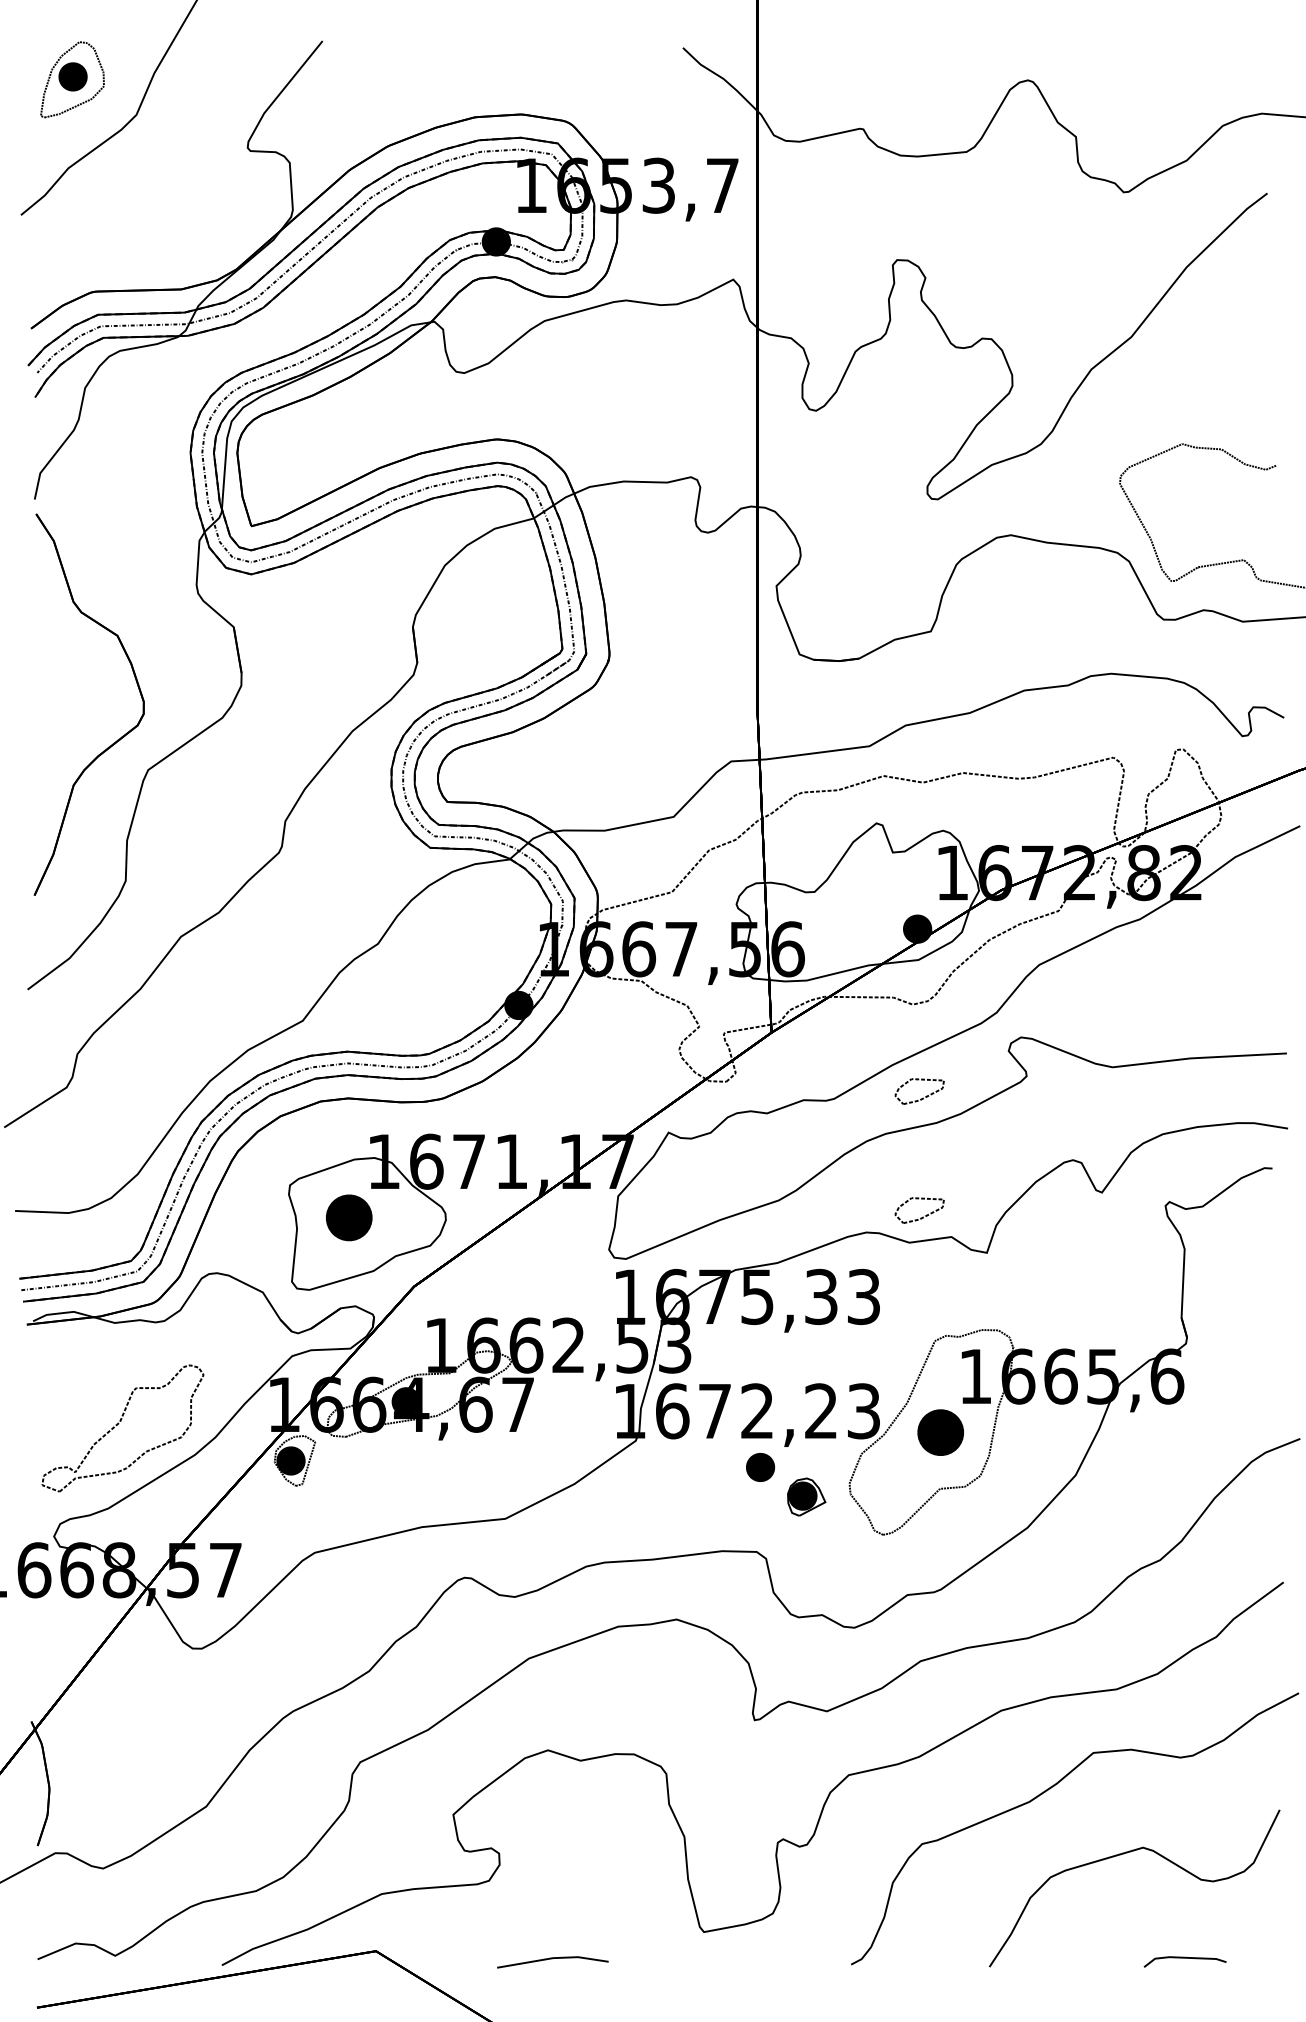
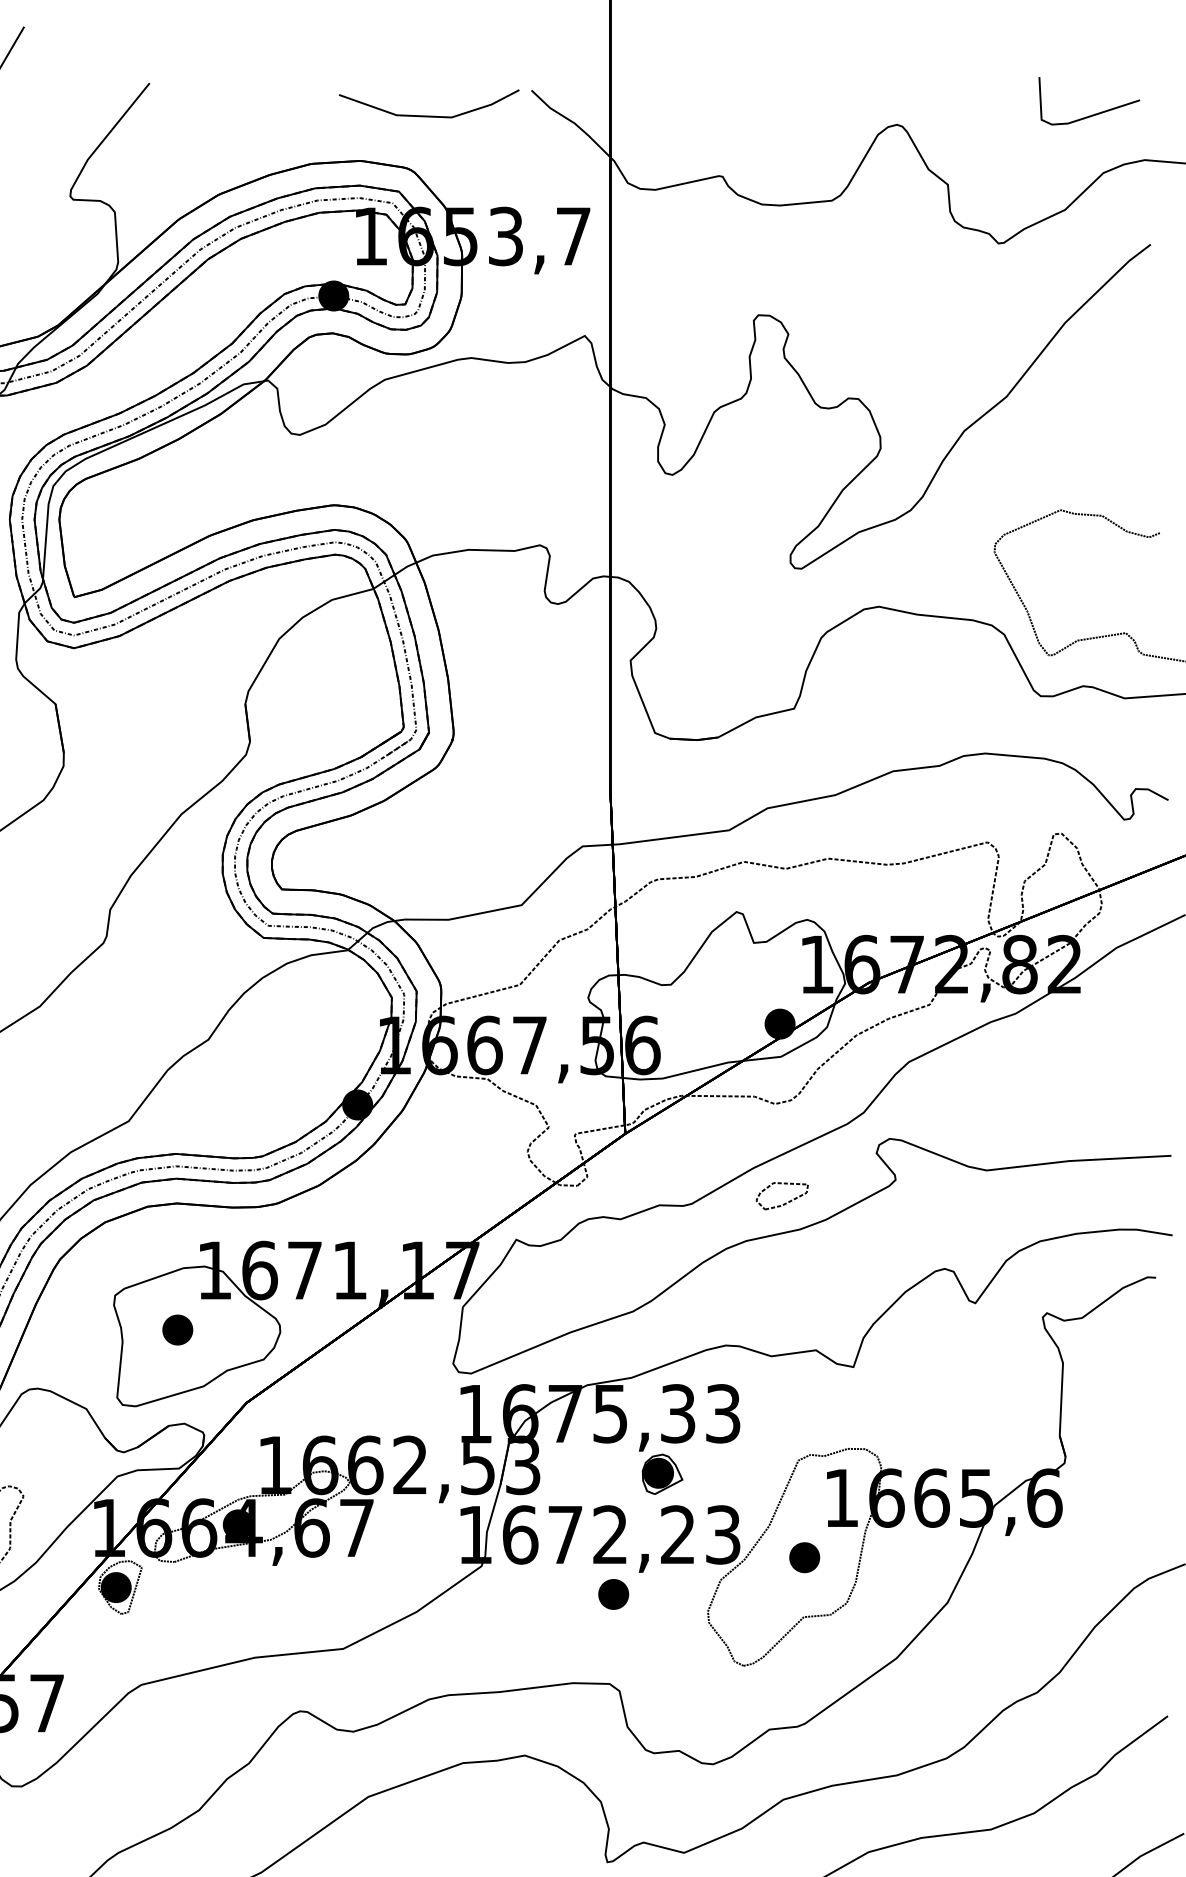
line: (1212, 70) -> (1092, 114), added
line: (586, 71) -> (429, 115), added
part: (922, 1216) -> (785, 1328), removed
part: (348, 1217) -> (177, 1329), size x0.62
part: (940, 1432) -> (804, 1557), size x0.62
part: (806, 1496) -> (662, 1473), moved

